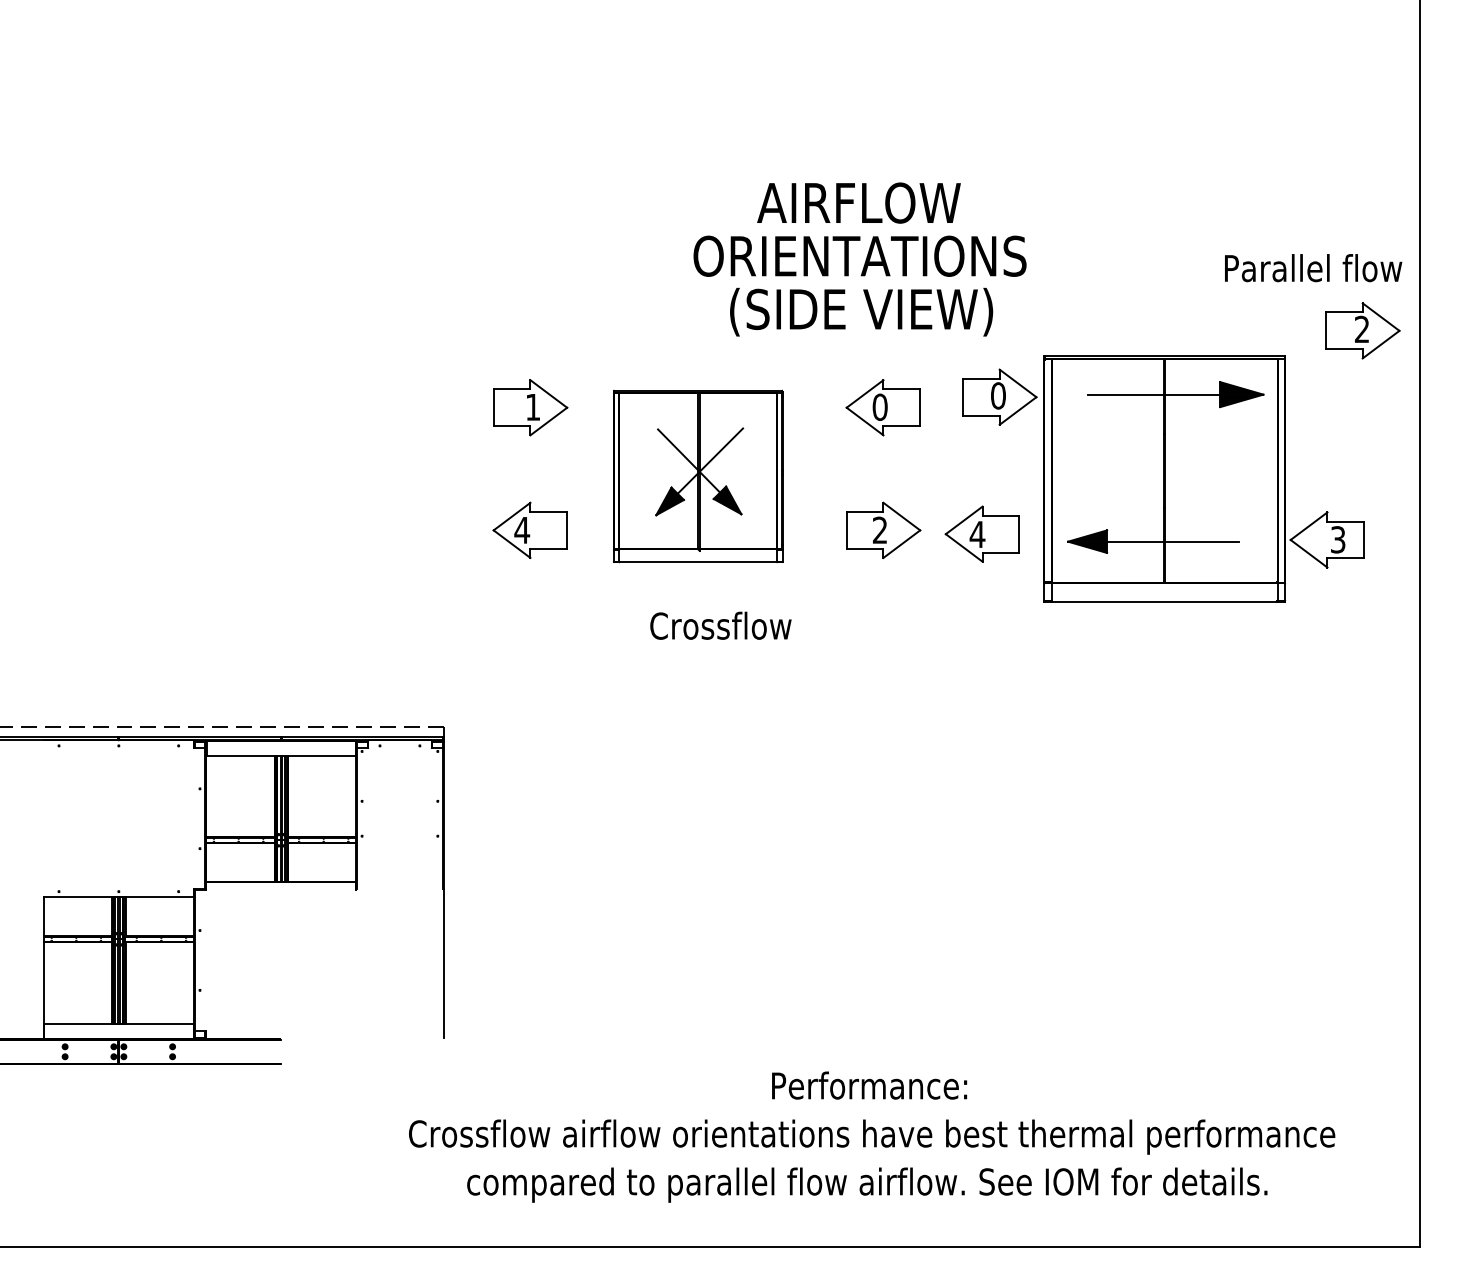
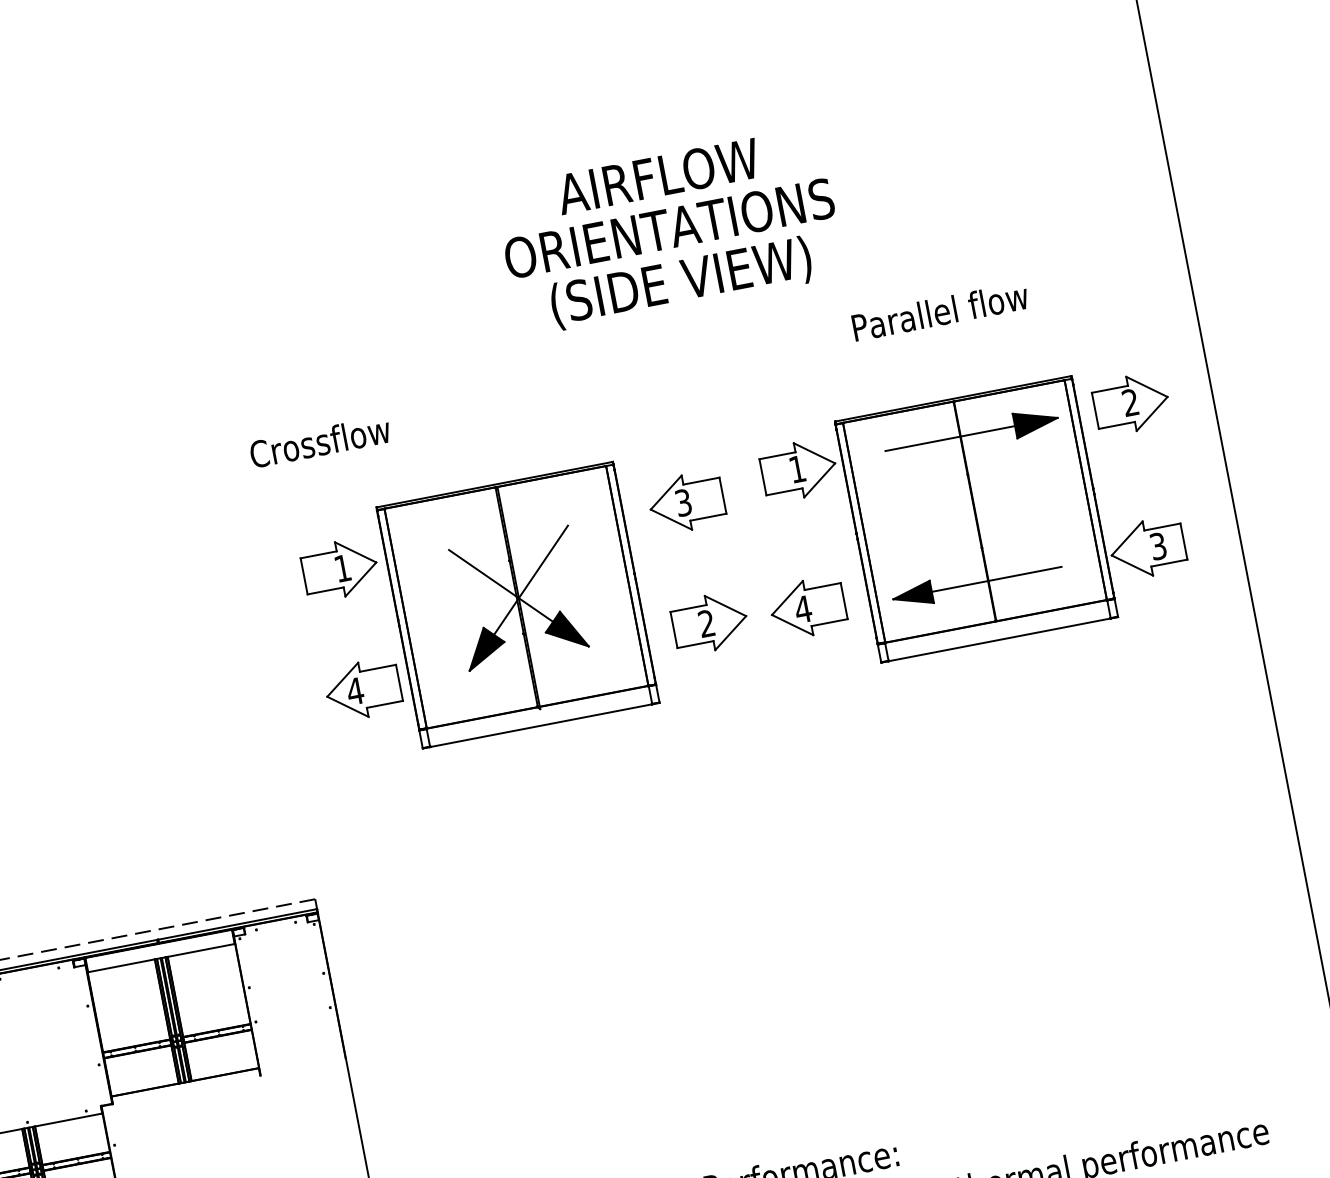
text: (859, 259) -> (669, 231), moved
text: (1313, 268) -> (940, 312), moved
part: (1362, 330) -> (1131, 403), moved
text: (998, 395) -> (797, 468), 0 -> 1
text: (879, 407) -> (682, 503), 0 -> 3
part: (697, 476) -> (517, 605), size x1.43
text: (720, 625) -> (319, 441), moved

